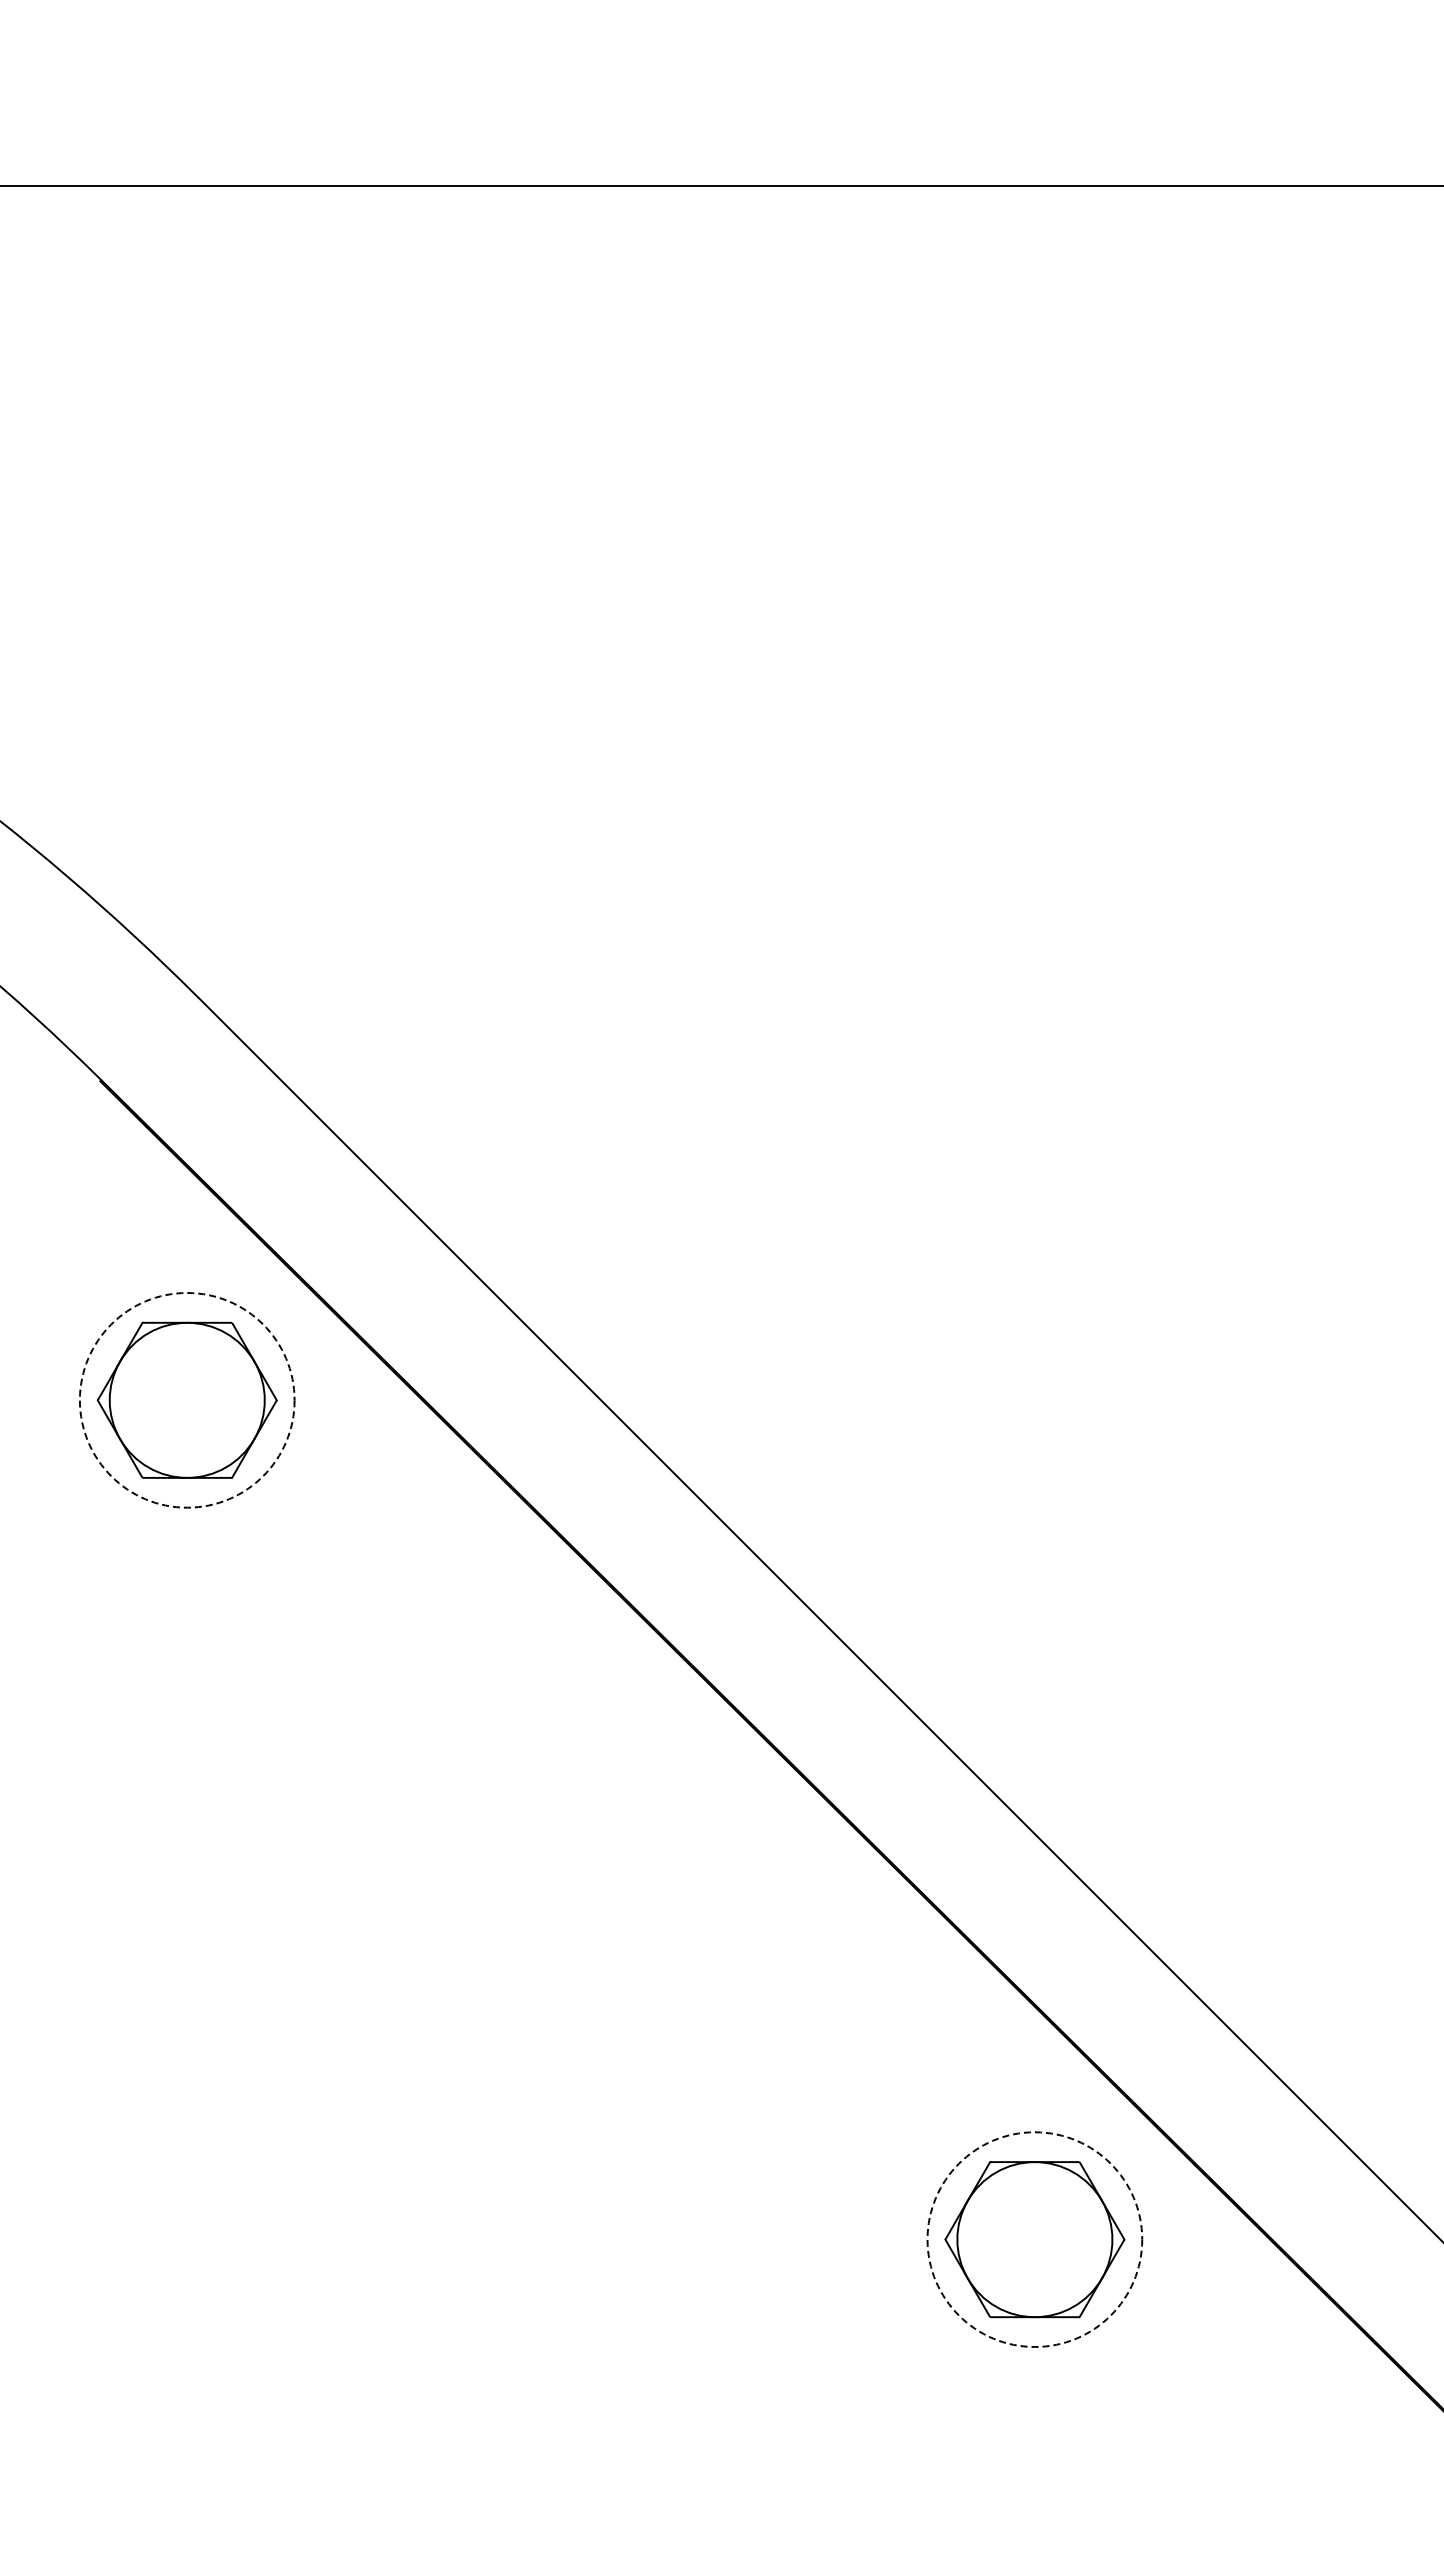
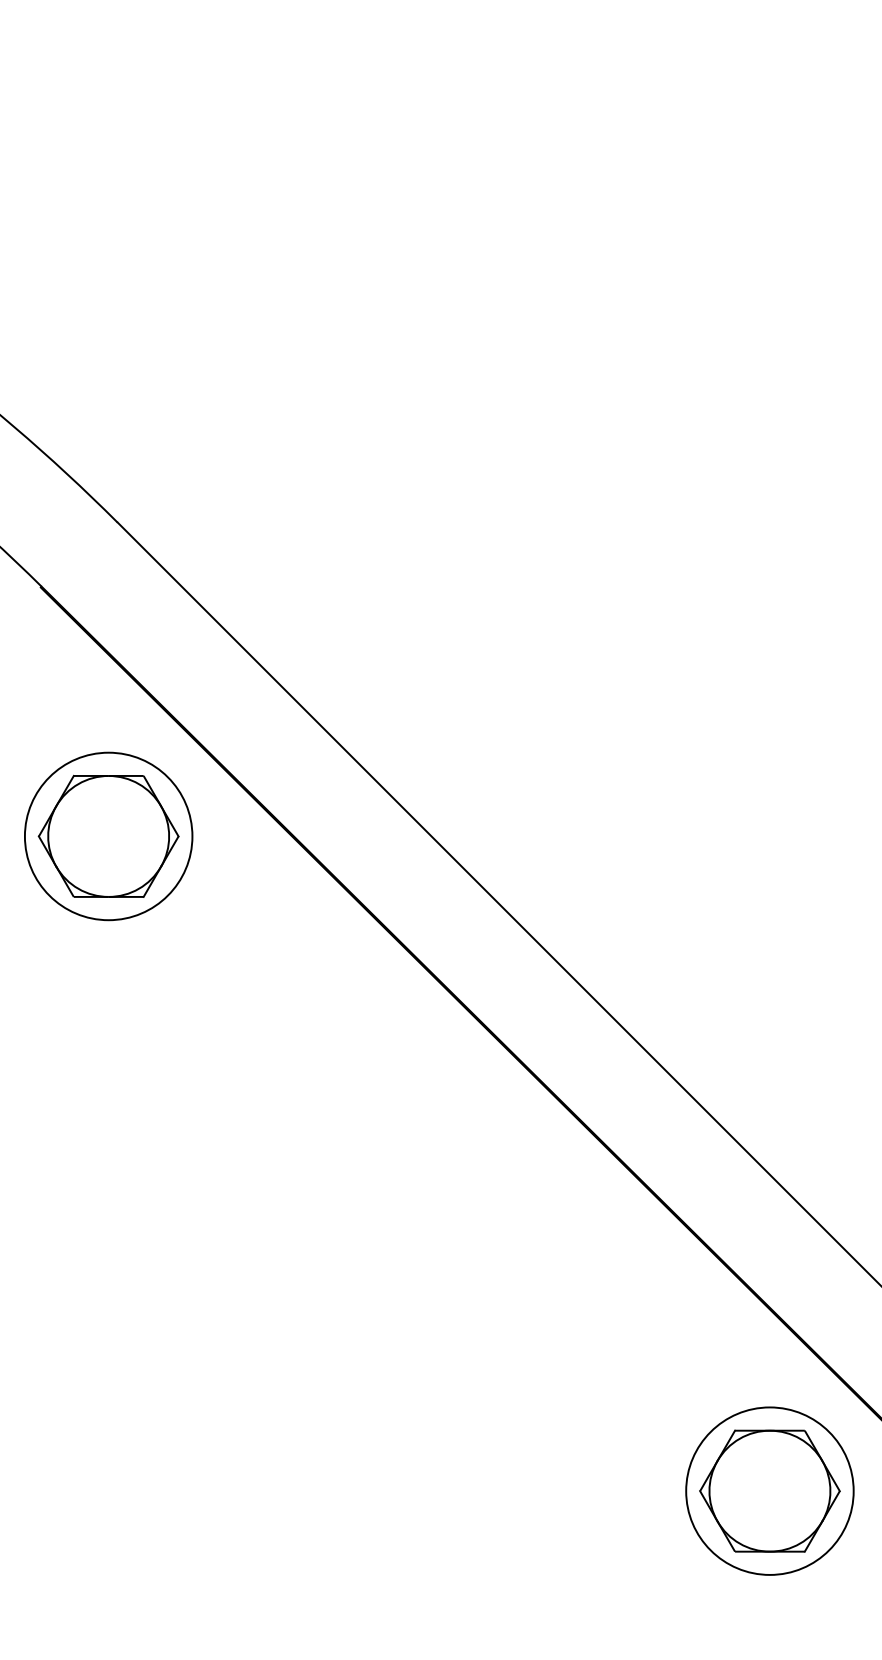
circle: (186, 1400) -> (108, 836), dashed -> solid
circle: (1034, 2239) -> (769, 1491), dashed -> solid

